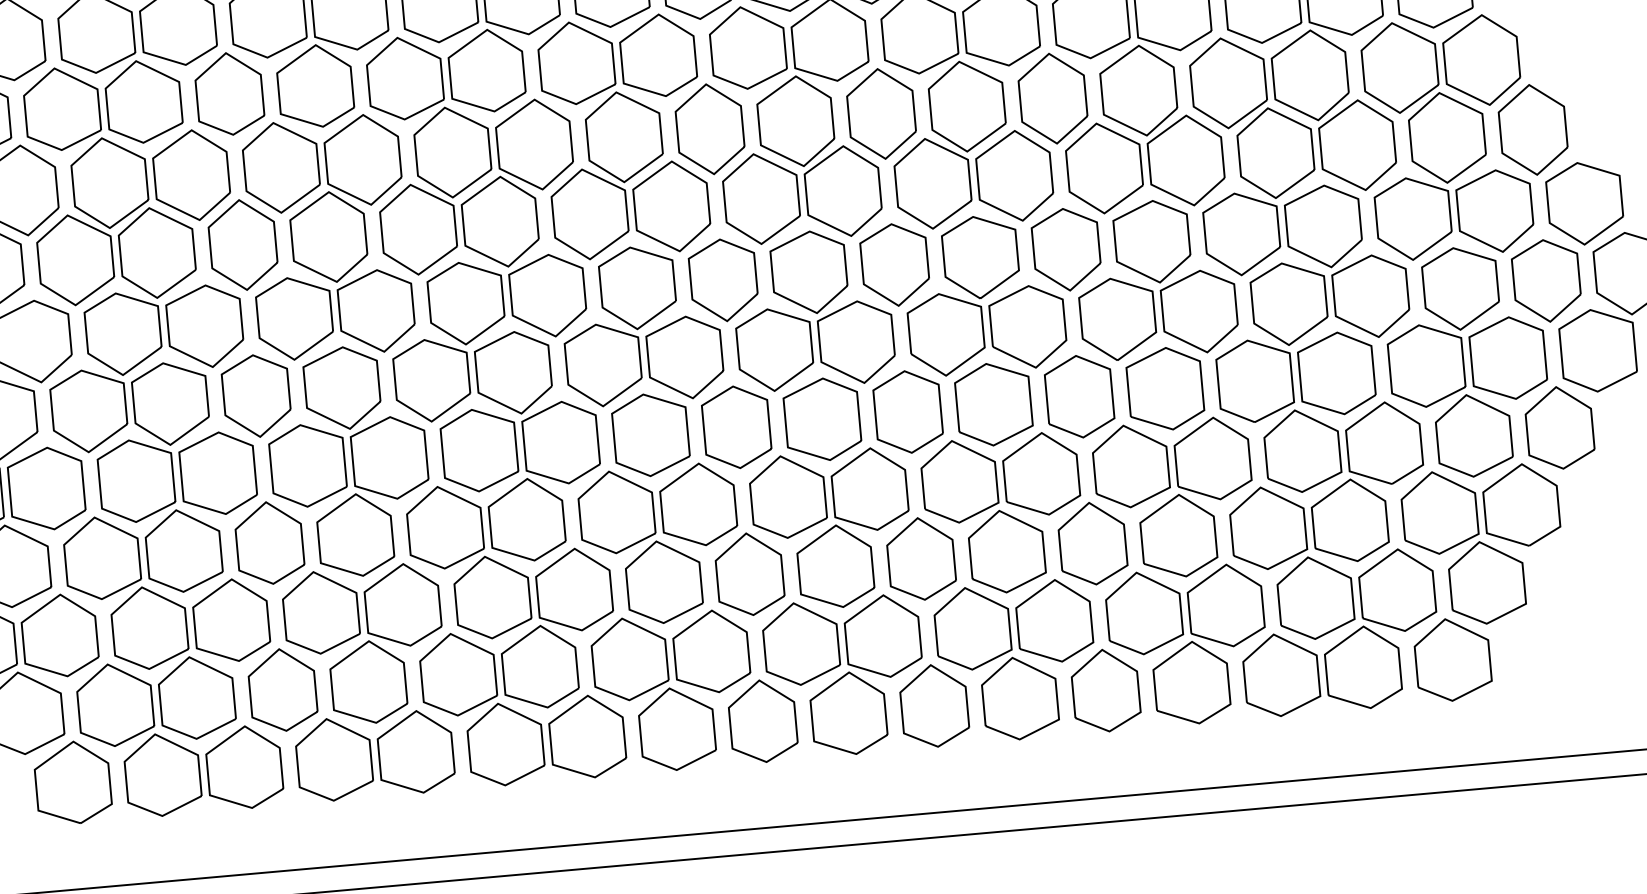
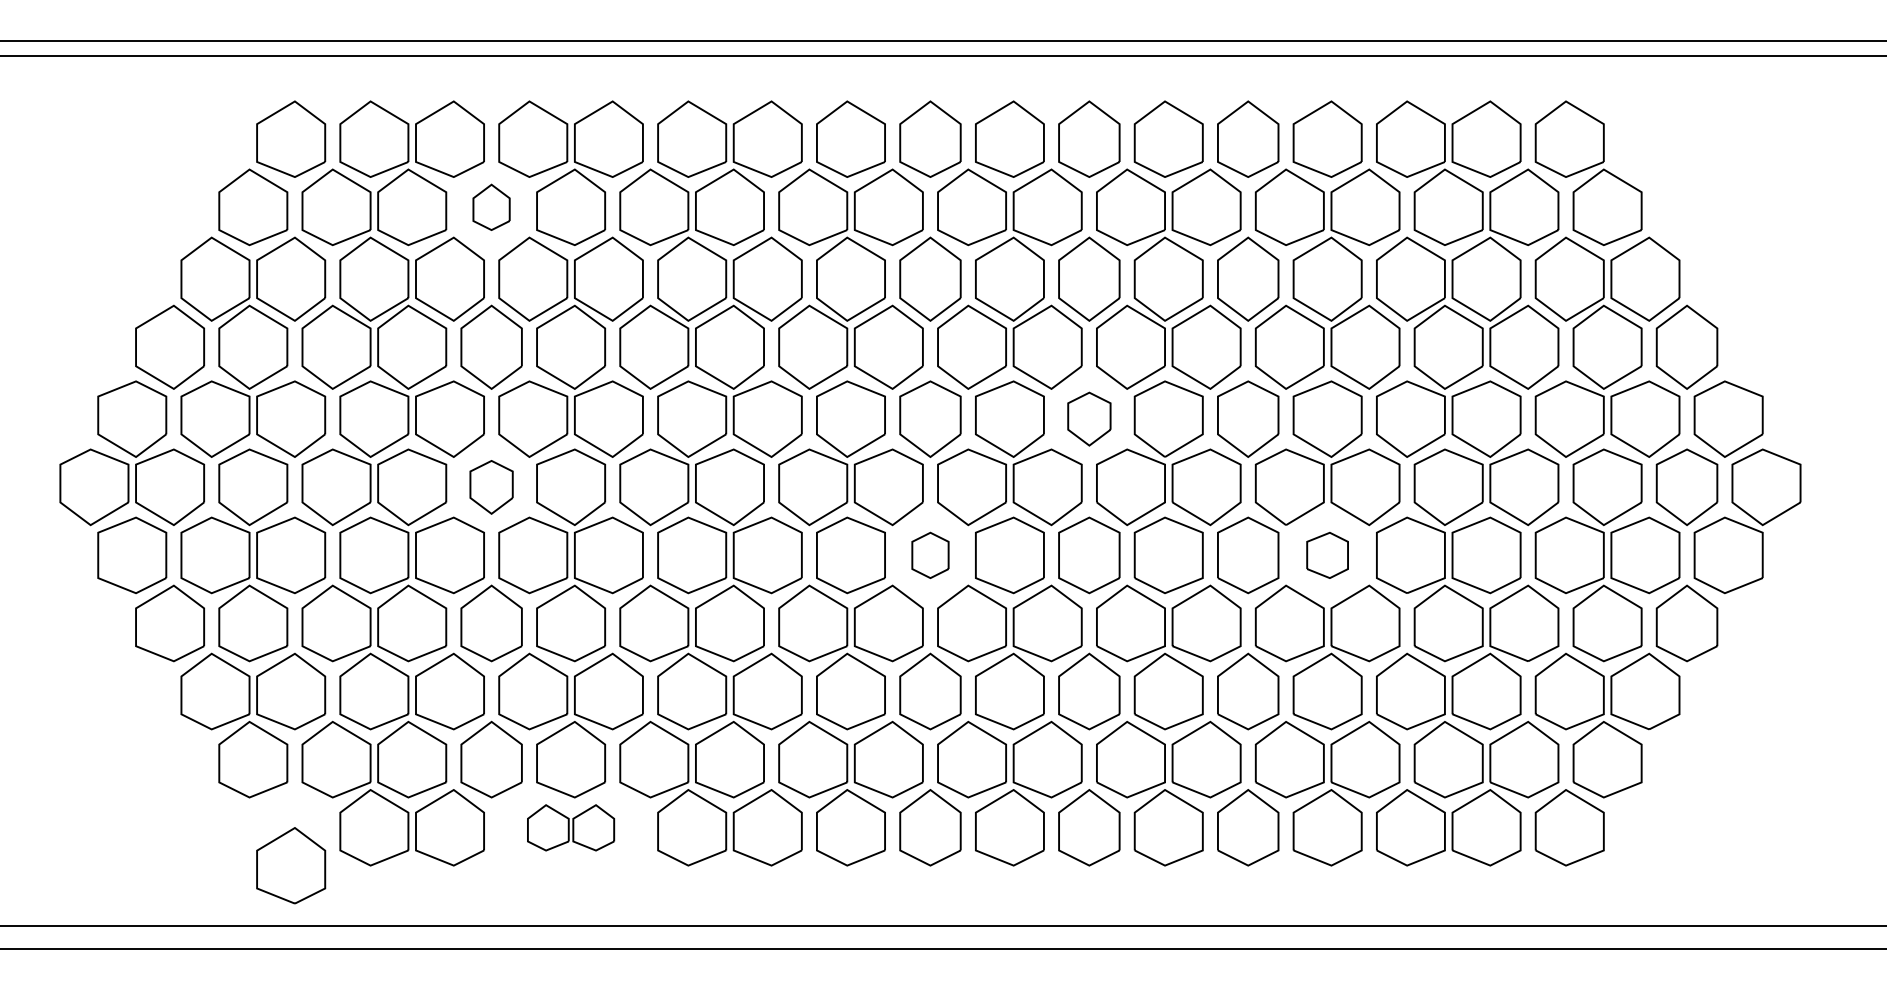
part: (229, 94) -> (491, 207), size x0.6
part: (895, 264) -> (1089, 418), size x0.7
part: (1165, 389) -> (1327, 555), size x0.6
part: (256, 396) -> (491, 487), size x0.7
part: (736, 427) -> (930, 555), size x0.6
part: (374, 755) -> (570, 827), size x0.6
part: (73, 782) -> (291, 865), moved

